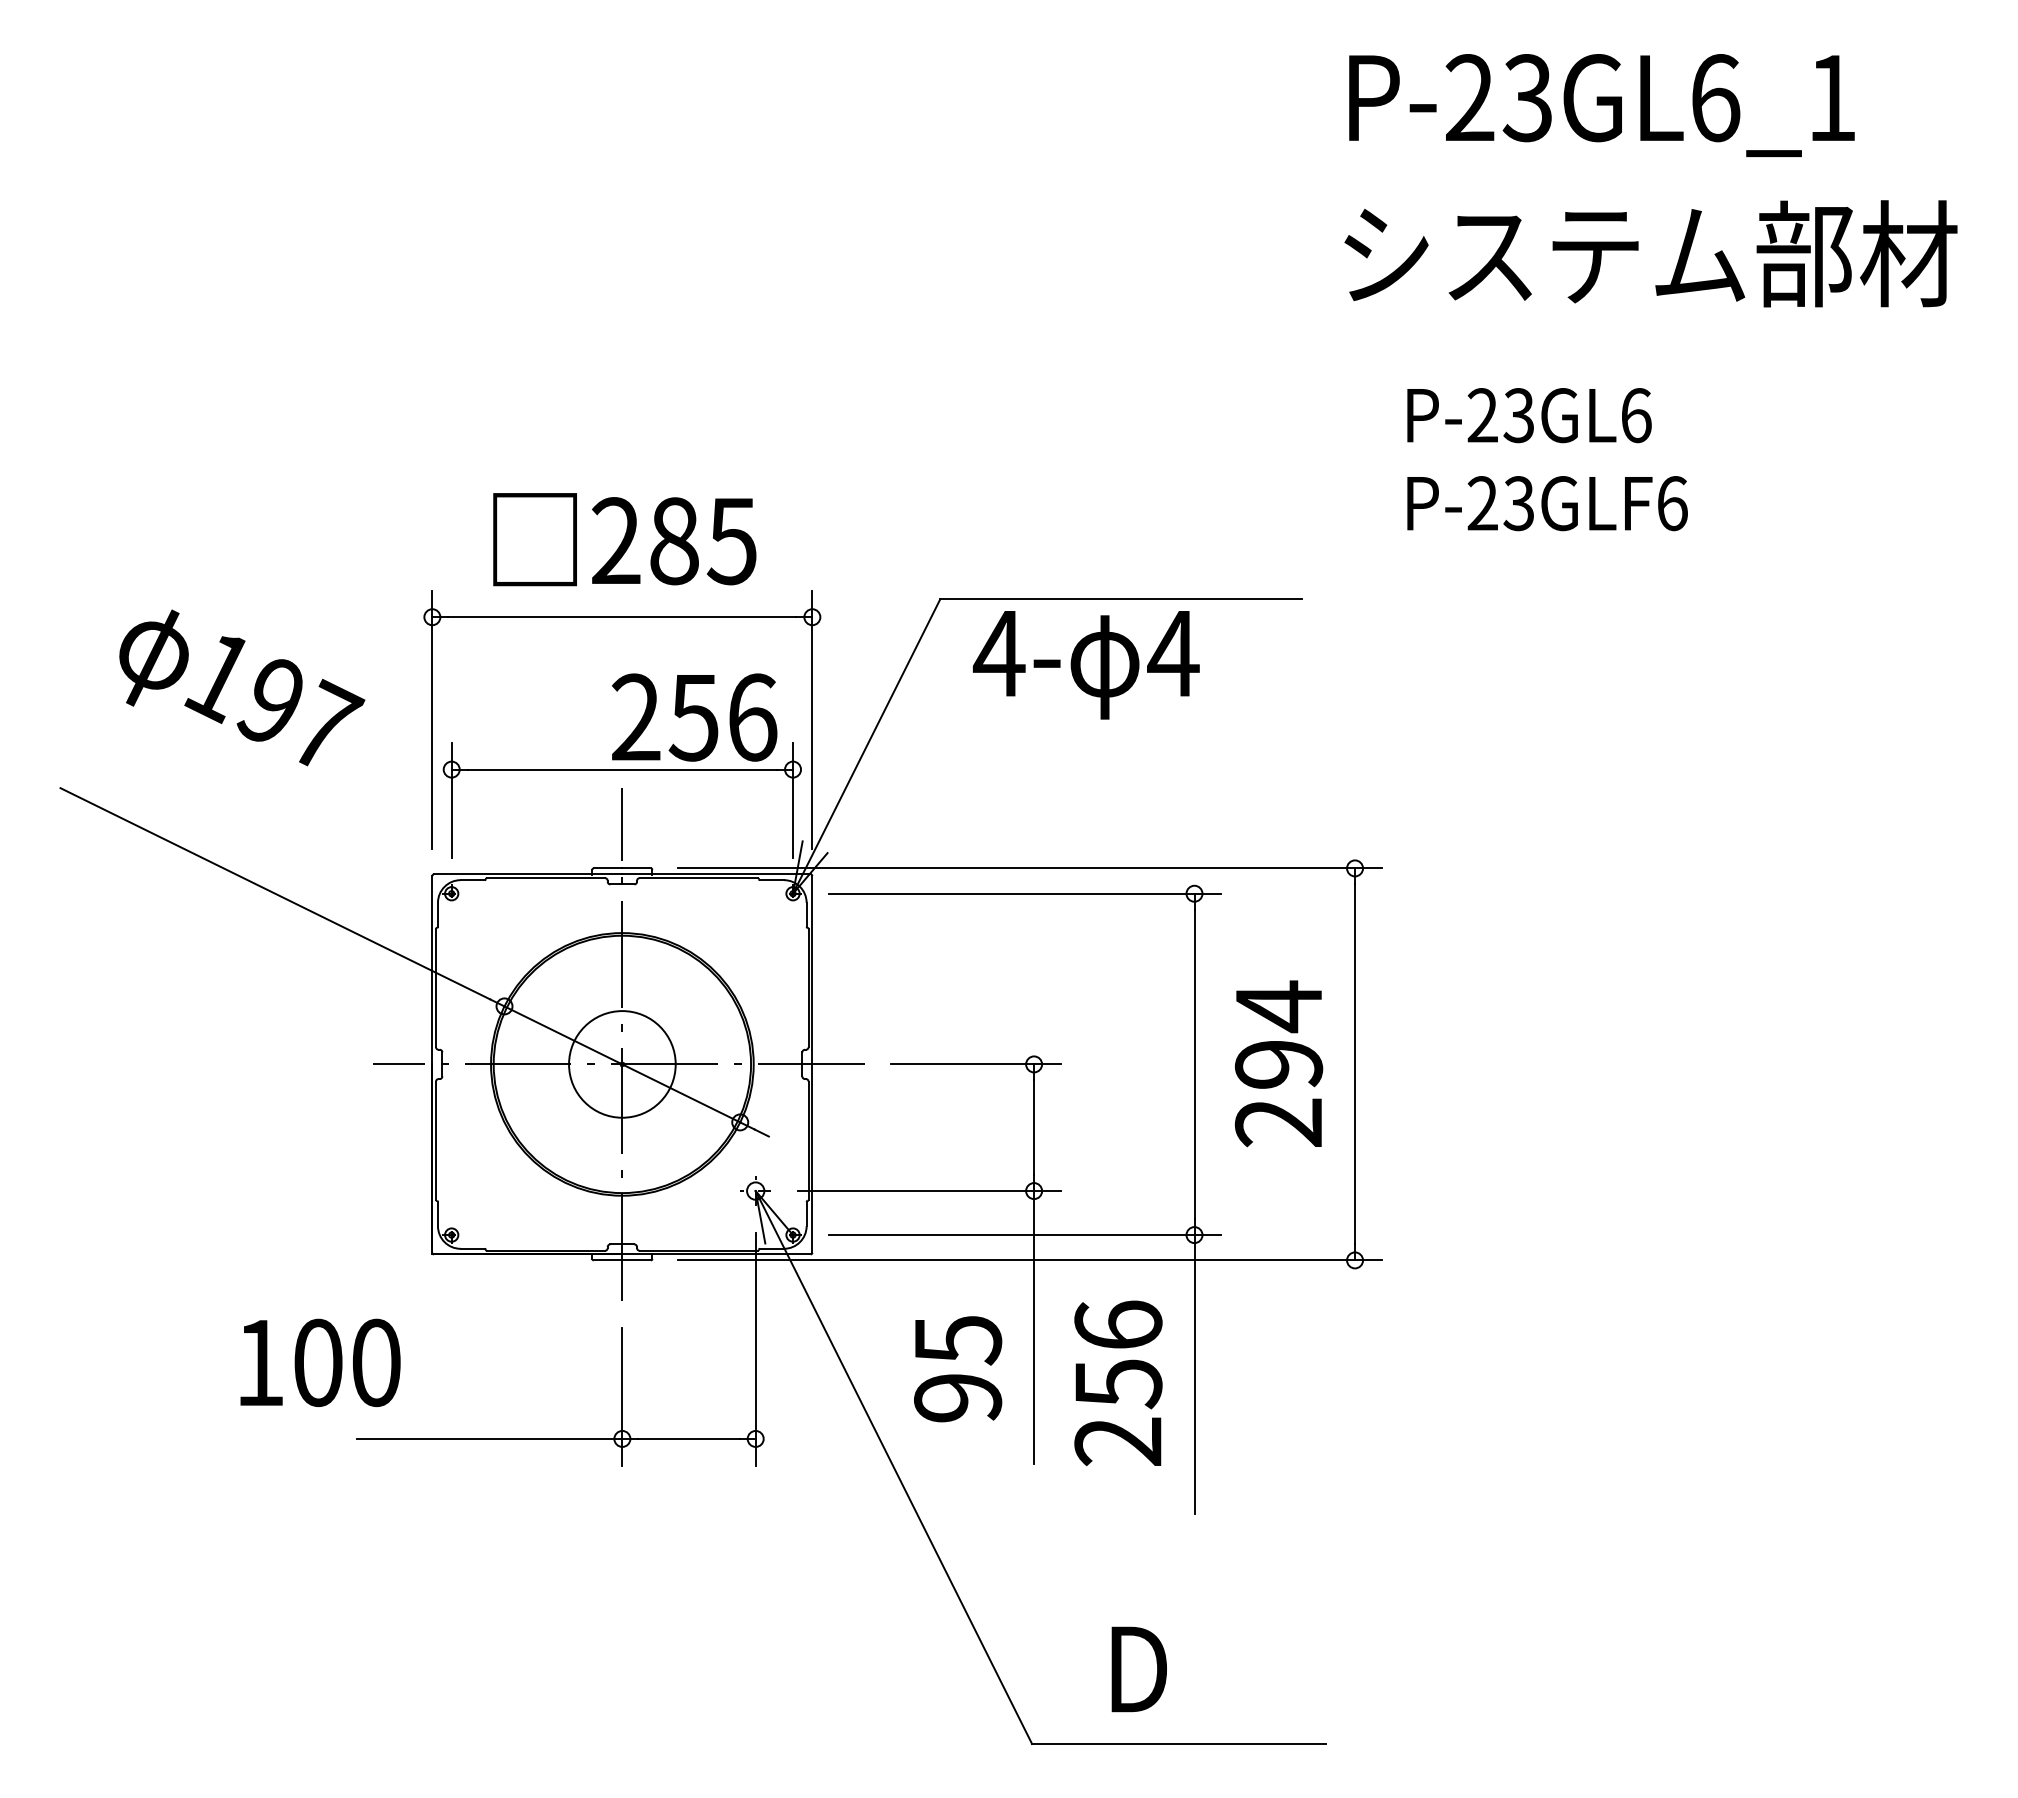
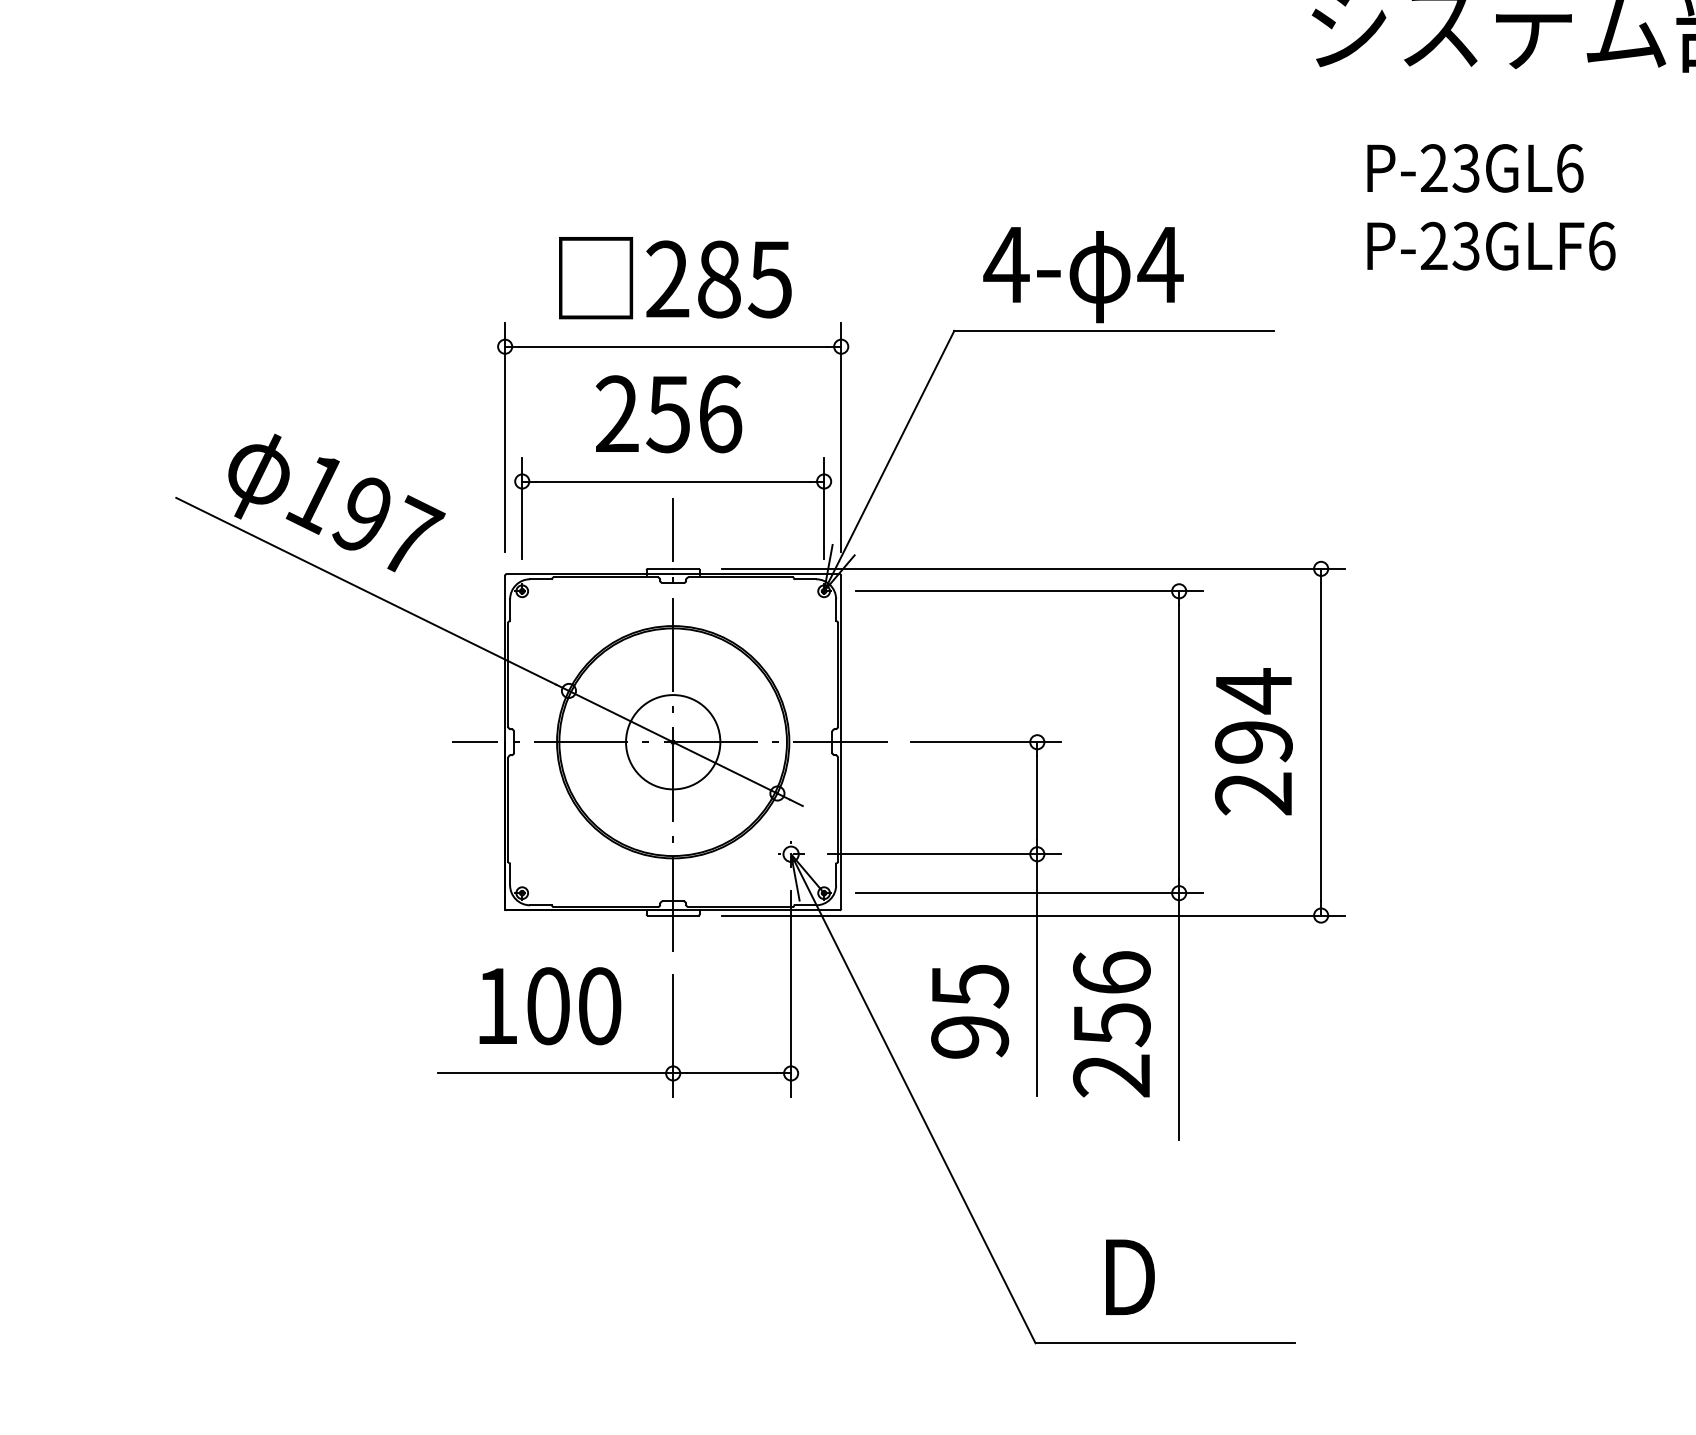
text: (1085, 665) -> (1082, 275), moved
text: (242, 687) -> (337, 502), moved
text: (694, 717) -> (668, 414), moved
text: (320, 1362) -> (550, 1005), moved

